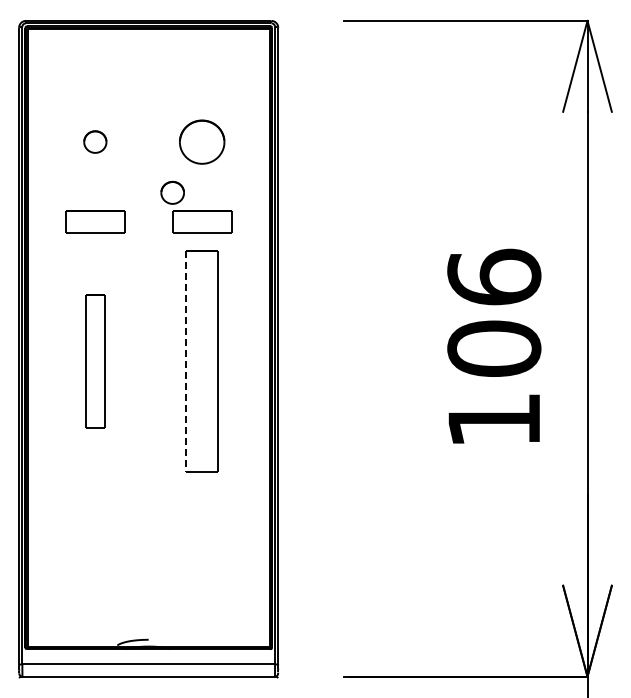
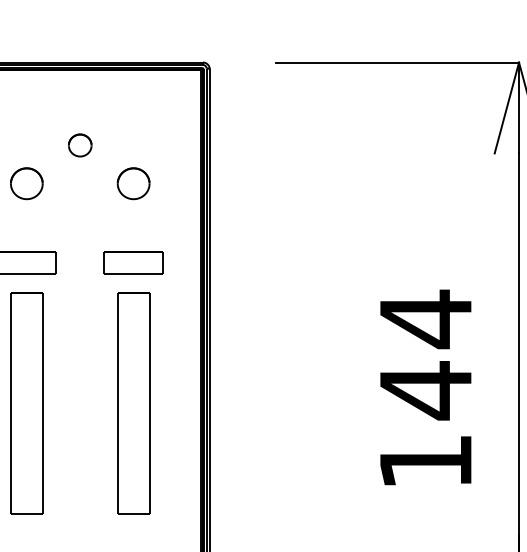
part: (95, 141) -> (27, 183), size x1.43
part: (201, 141) -> (133, 183), size x0.71
part: (172, 192) -> (80, 145), moved
text: (494, 313) -> (426, 355), 106 -> 144
part: (94, 361) -> (26, 403), size x1.67
line: (186, 361) -> (118, 403), dashed -> solid

